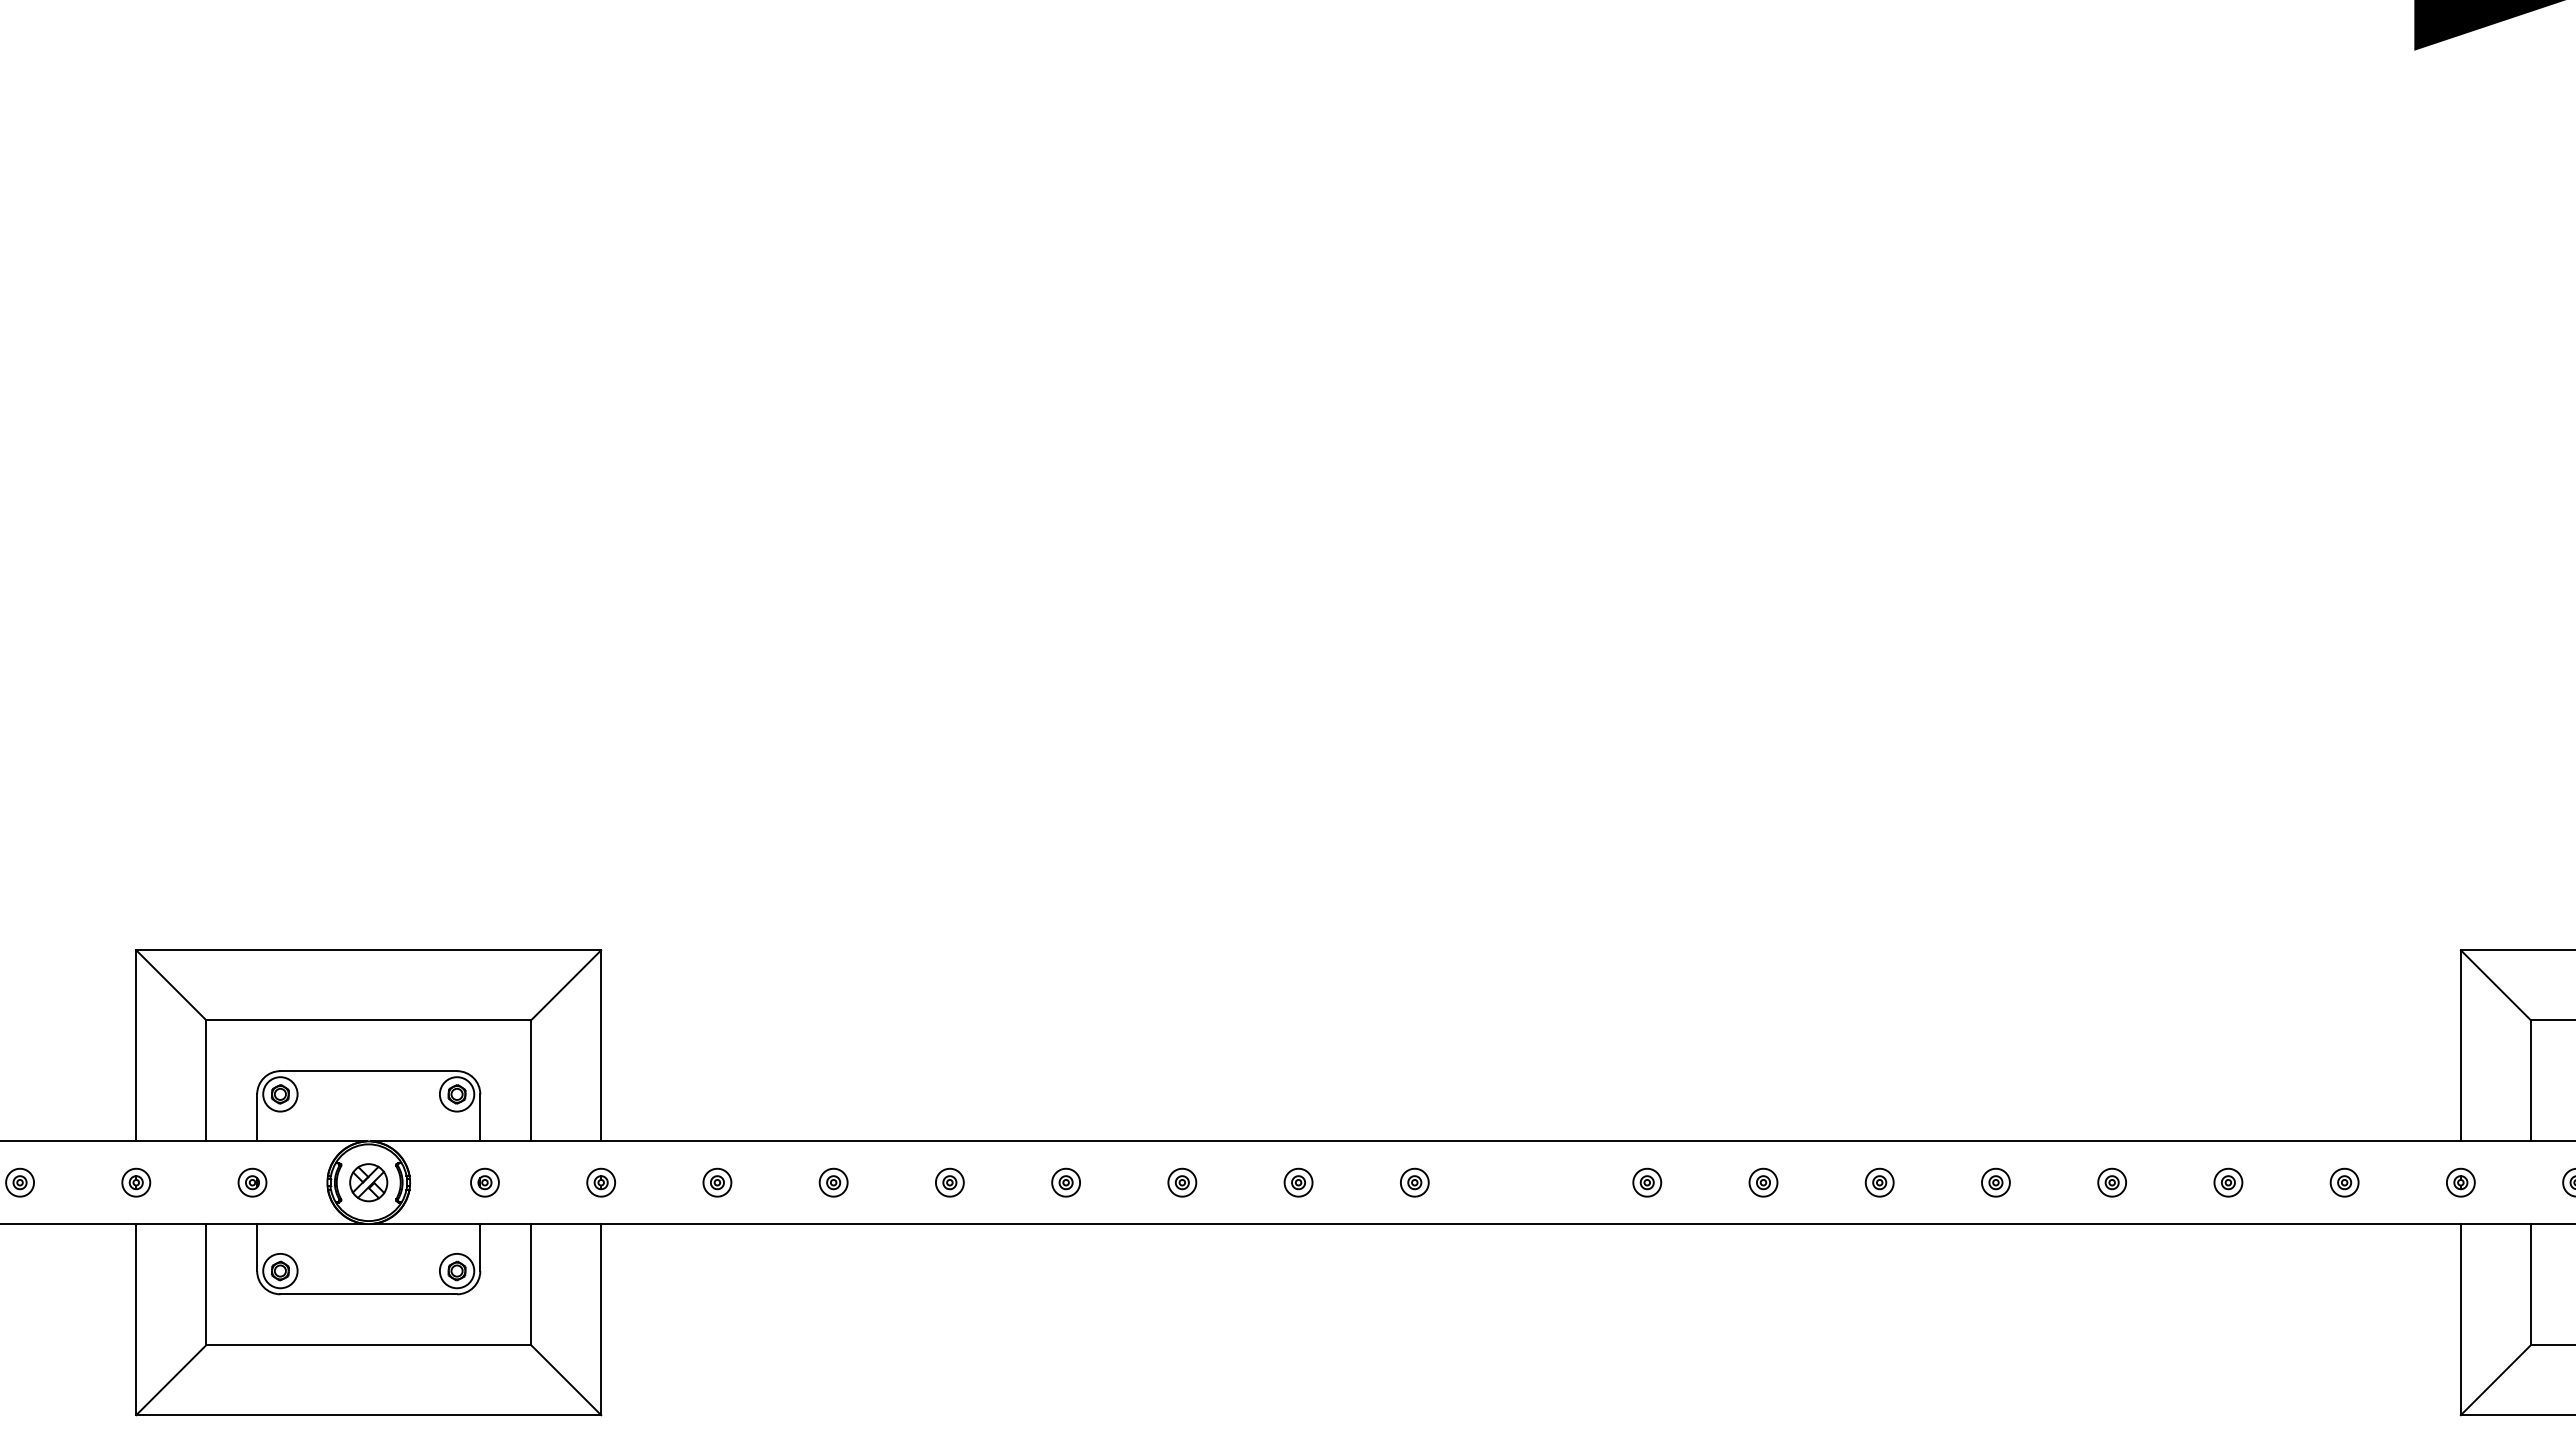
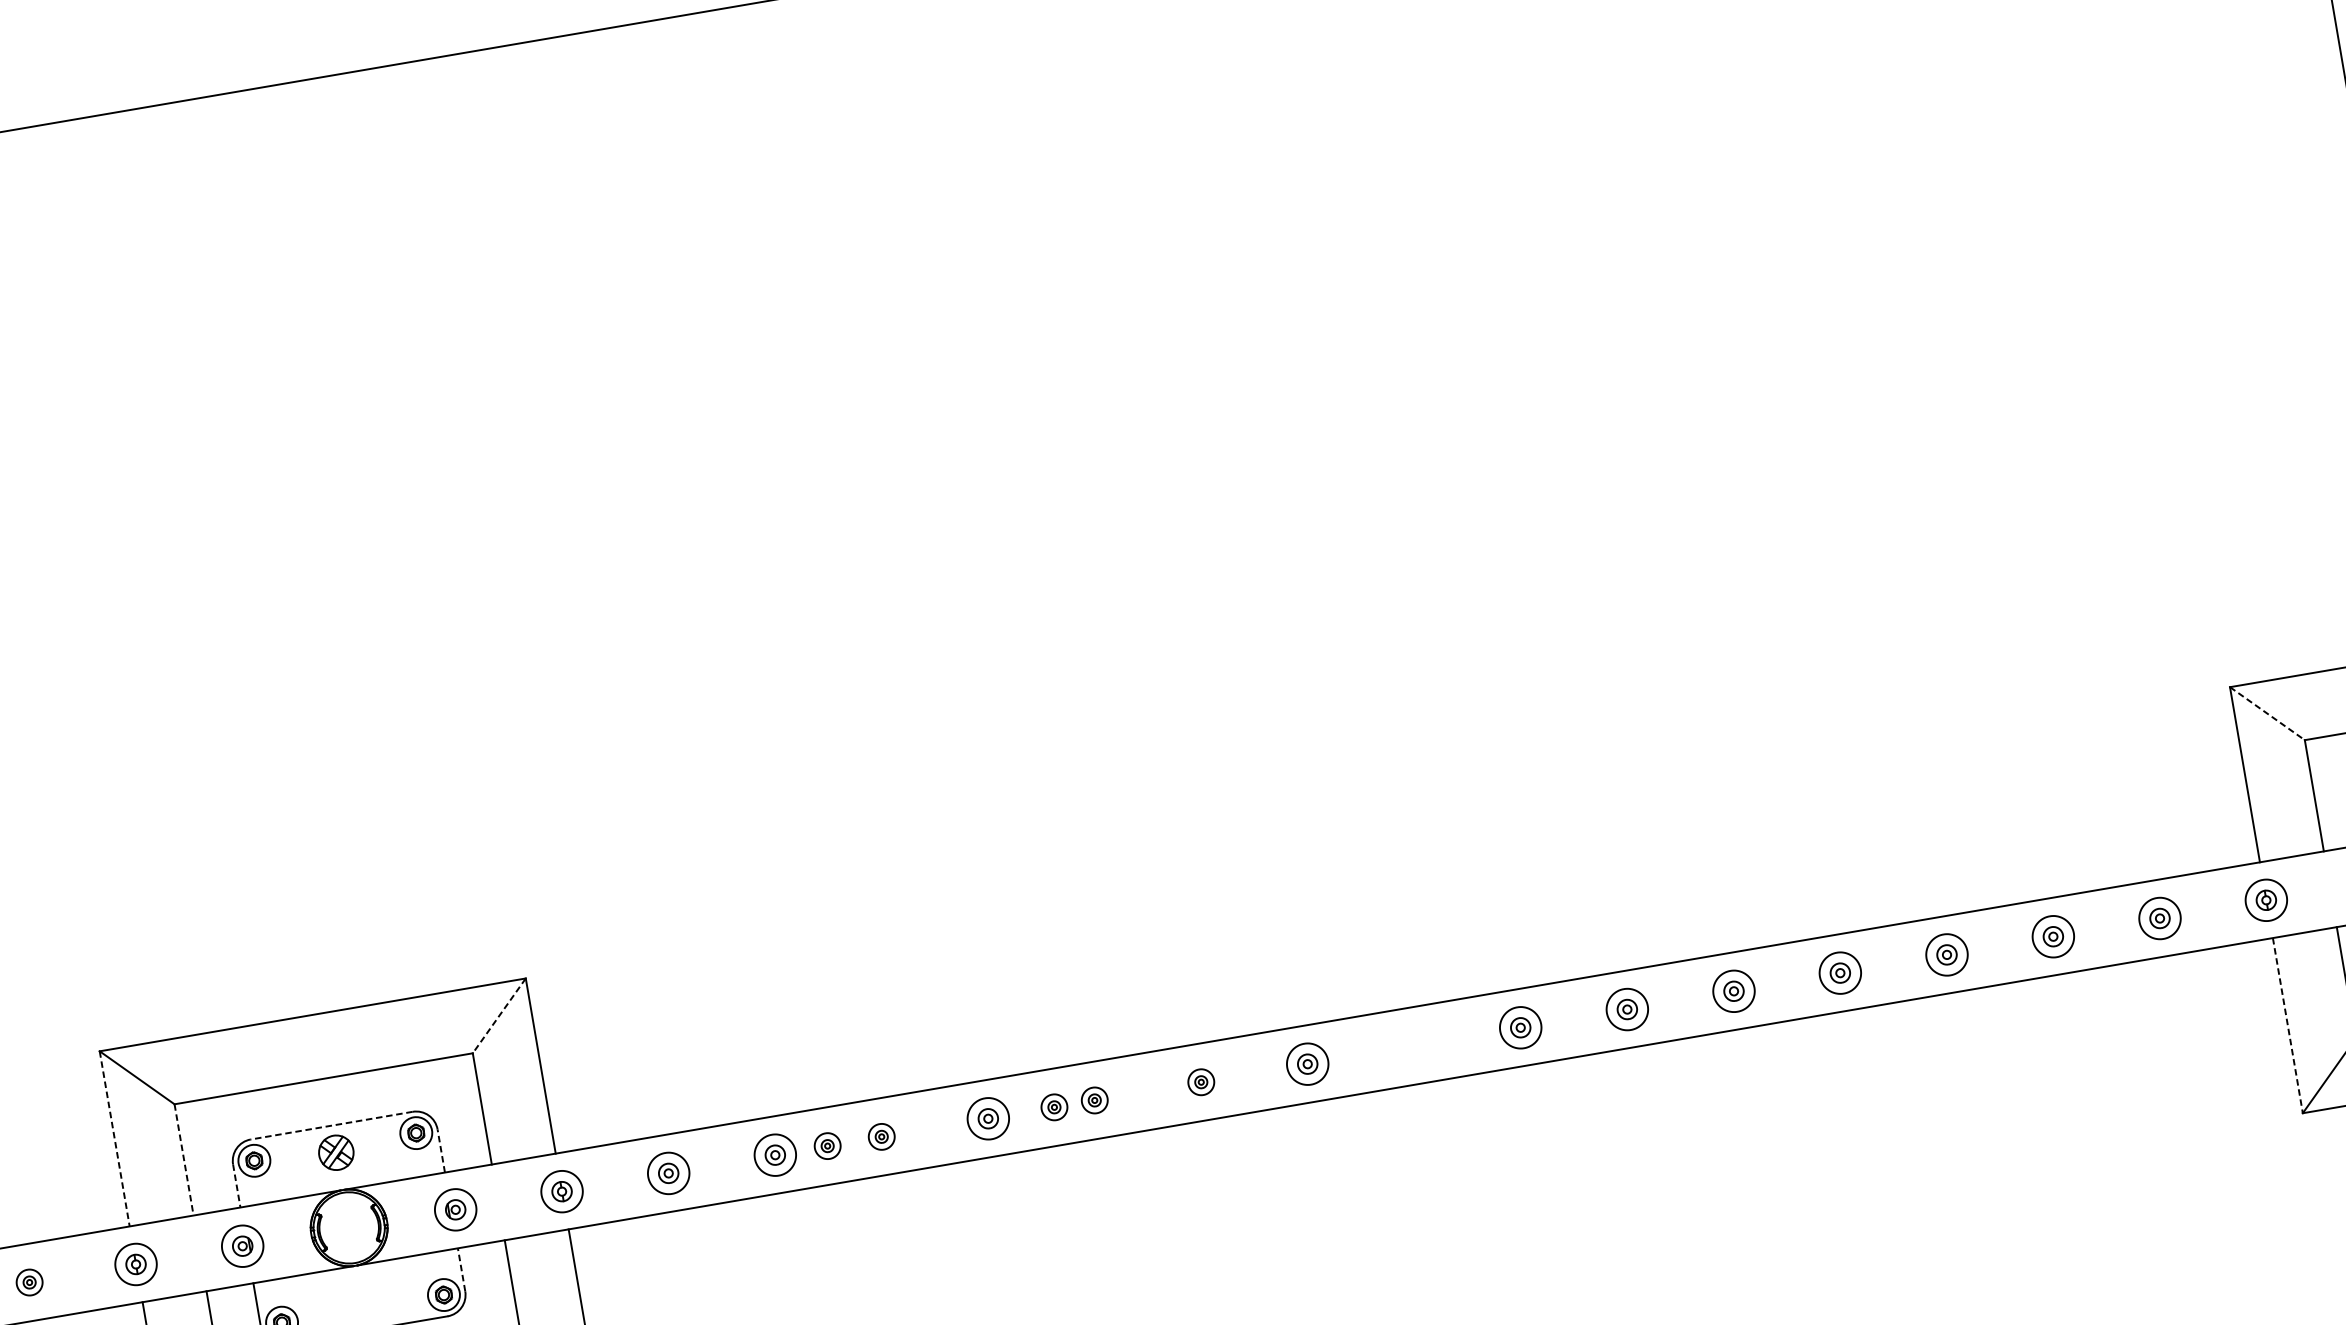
line: (565, 985) -> (498, 1016), solid -> dashed
line: (2496, 985) -> (2268, 713), solid -> dashed
line: (136, 1045) -> (114, 1138), solid -> dashed
line: (368, 1071) -> (331, 1126), solid -> dashed
line: (206, 1080) -> (184, 1159), solid -> dashed
line: (257, 1117) -> (237, 1185), solid -> dashed
line: (480, 1117) -> (441, 1150), solid -> dashed
part: (136, 1182) -> (136, 1264), size x1.6
part: (252, 1182) -> (242, 1245), size x1.6
part: (368, 1182) -> (336, 1152), moved
part: (484, 1182) -> (455, 1209), size x1.6
part: (601, 1182) -> (562, 1191), size x1.6
part: (717, 1182) -> (668, 1173), size x1.6
part: (833, 1182) -> (775, 1154), size x1.6
part: (890, 1182) -> (827, 1145), added
part: (1065, 1182) -> (987, 1118), size x1.6
part: (1138, 1182) -> (1054, 1107), added
part: (1414, 1182) -> (1307, 1063), size x1.6
part: (1647, 1182) -> (1521, 1027), size x1.6
part: (1763, 1182) -> (1627, 1009), size x1.6
part: (1879, 1182) -> (1733, 991), size x1.6
part: (1995, 1182) -> (1839, 972), size x1.6
part: (2111, 1182) -> (1946, 954), size x1.6
part: (2228, 1182) -> (2053, 936), size x1.6
part: (2344, 1182) -> (2159, 918), size x1.6
part: (2460, 1182) -> (2266, 900), size x1.6
line: (480, 1247) -> (461, 1269), solid -> dashed
line: (2460, 1319) -> (2287, 1025), solid -> dashed

